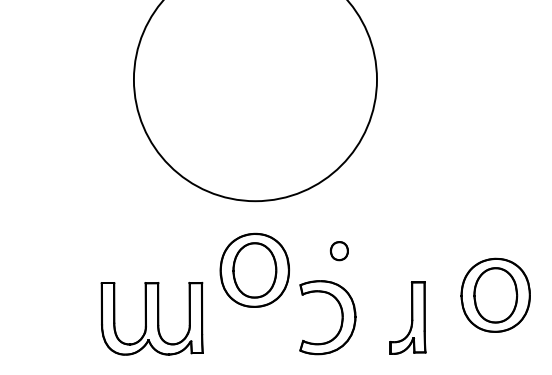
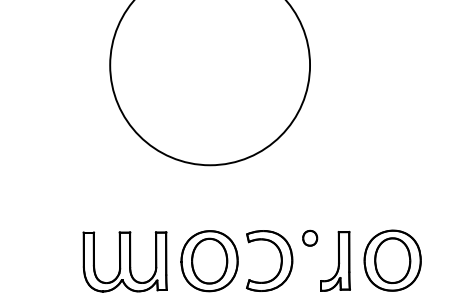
part: (339, 250) -> (310, 237), moved
part: (254, 270) -> (209, 261), moved
part: (495, 295) -> (392, 260), moved

